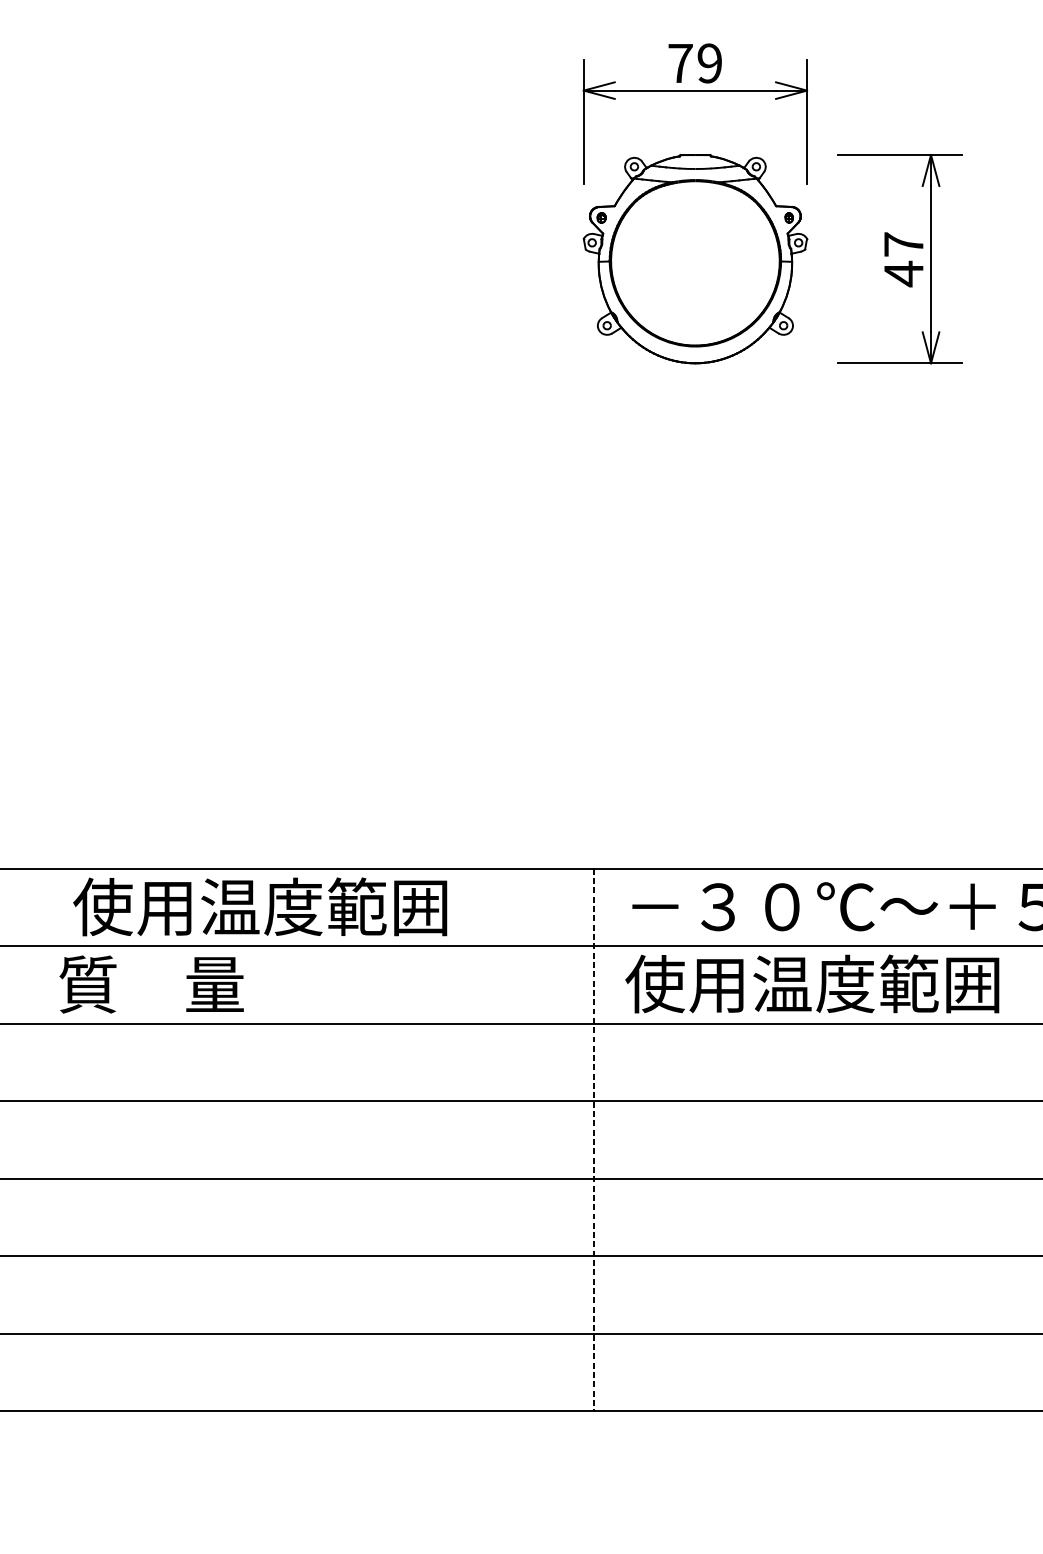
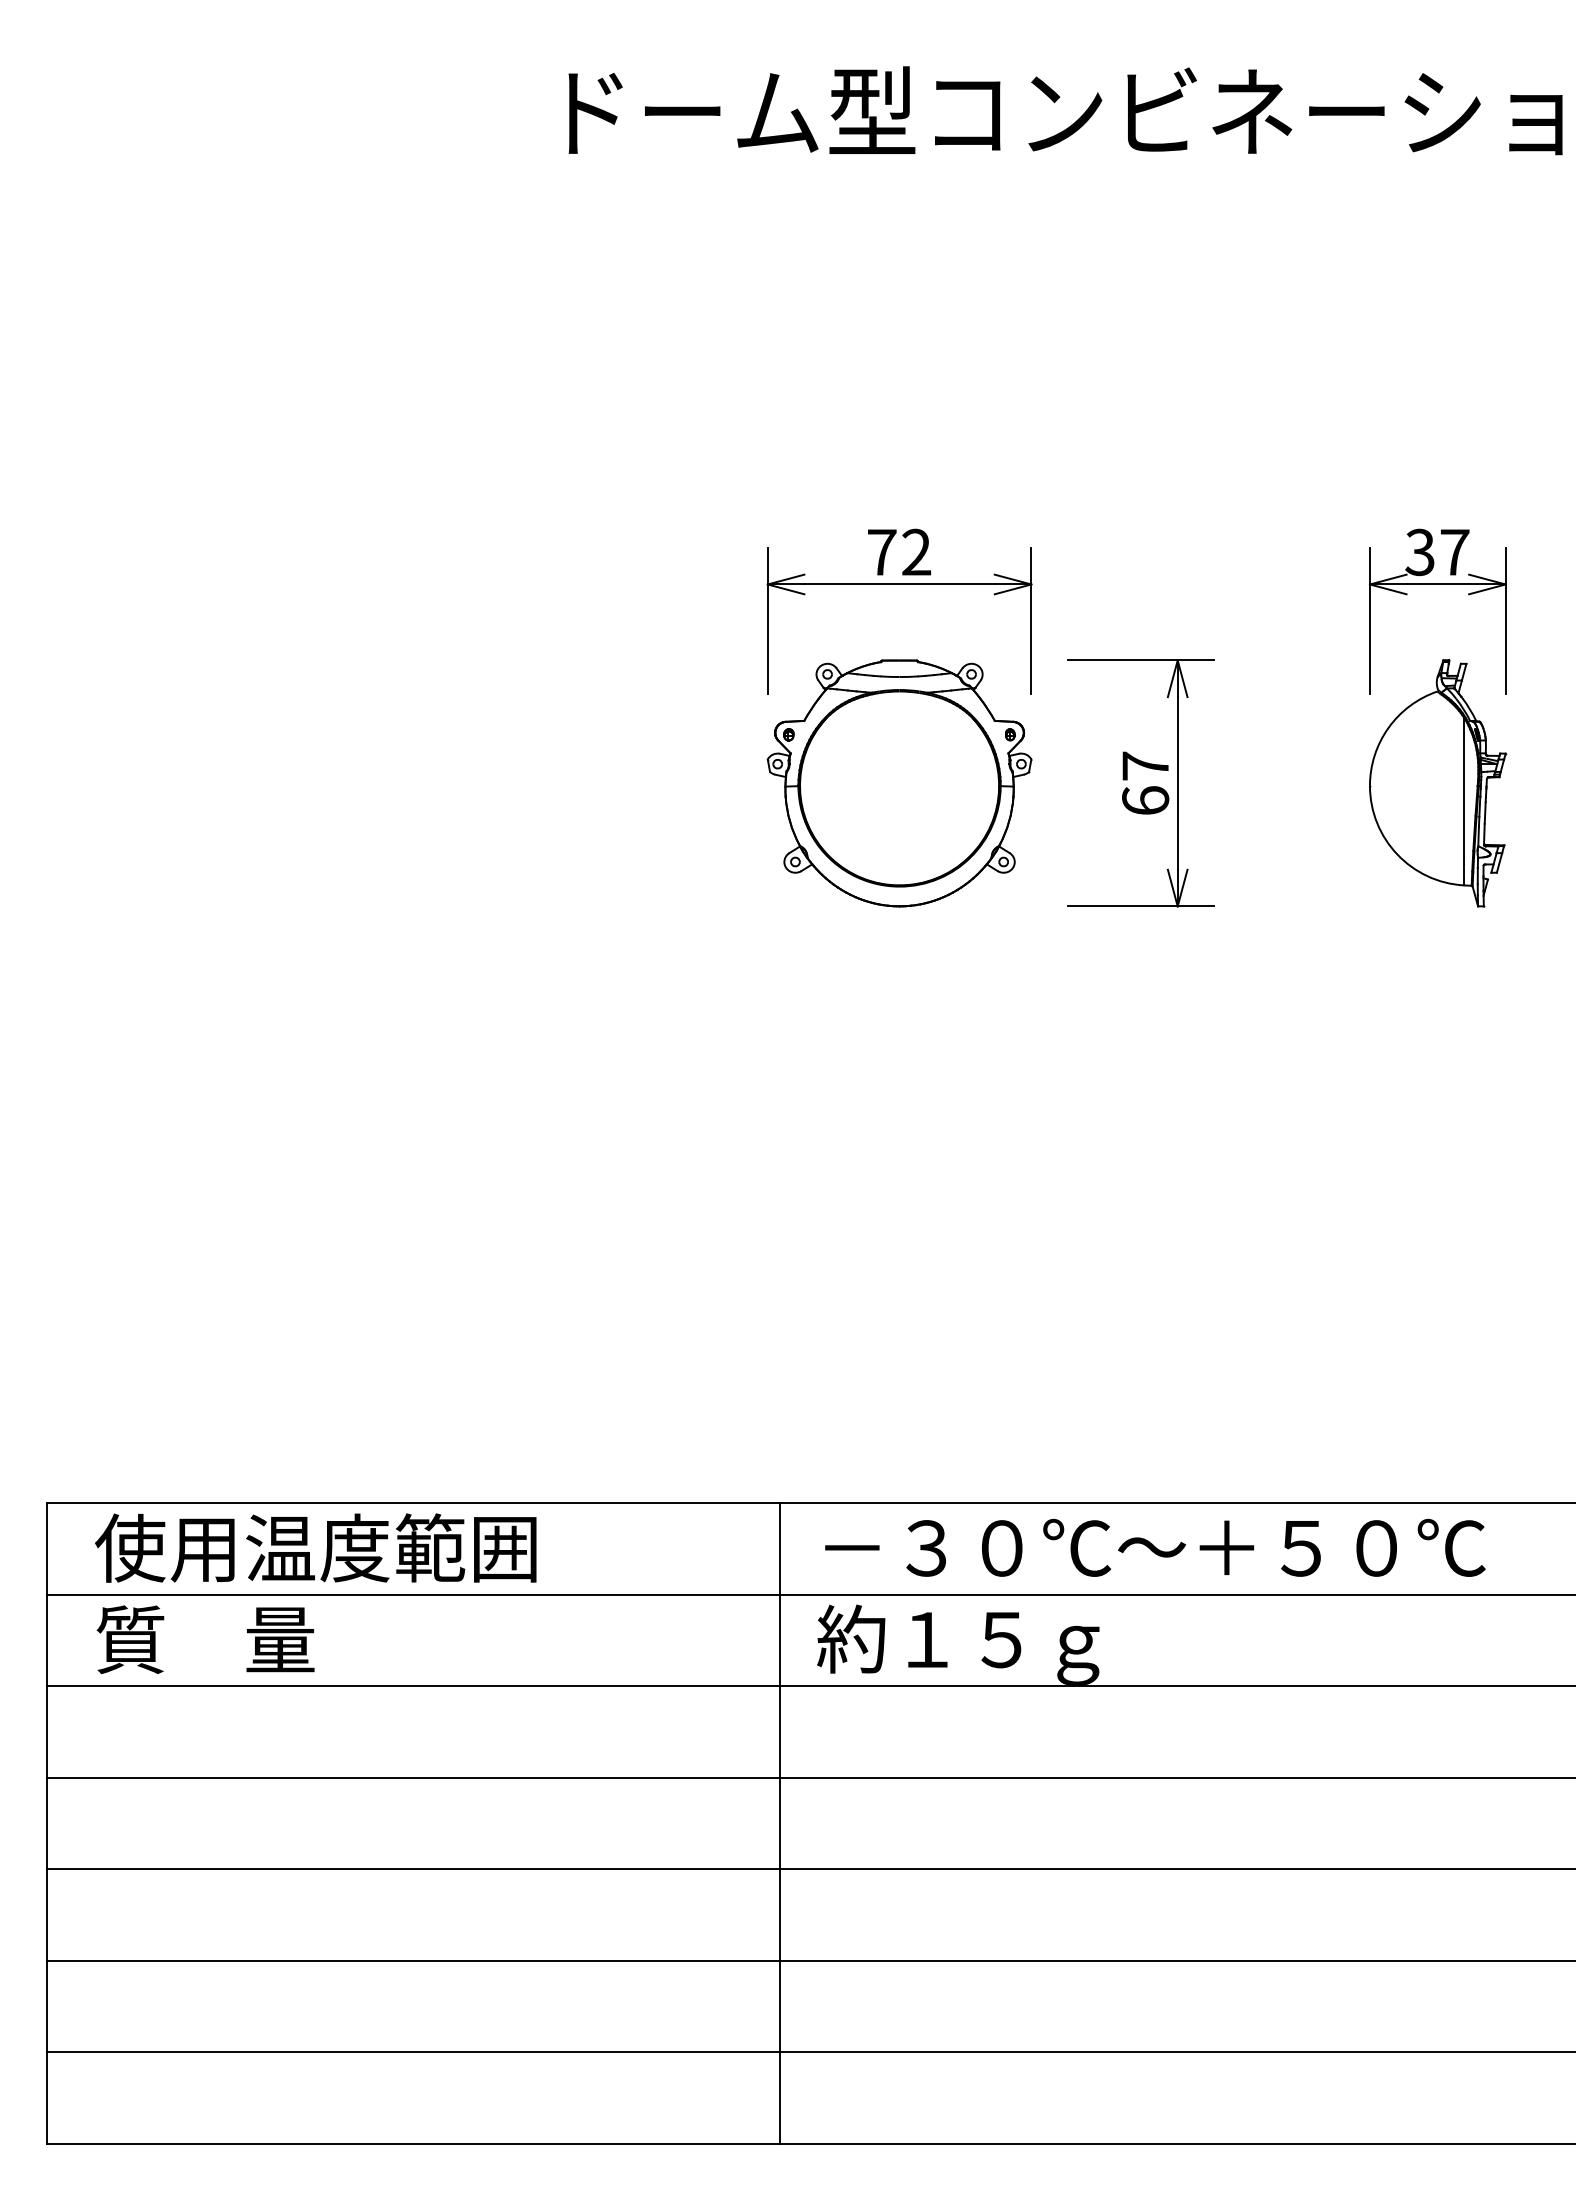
text: (709, 63) -> (916, 552), 79 -> 72
text: (903, 273) -> (1145, 800), 47 -> 67
text: (259, 906) -> (315, 1547), moved
text: (151, 984) -> (205, 1639), moved
text: (812, 988) -> (1037, 1644), 使用温度範囲 -> 約１５ｇ
line: (593, 1140) -> (779, 1823), dashed -> solid

